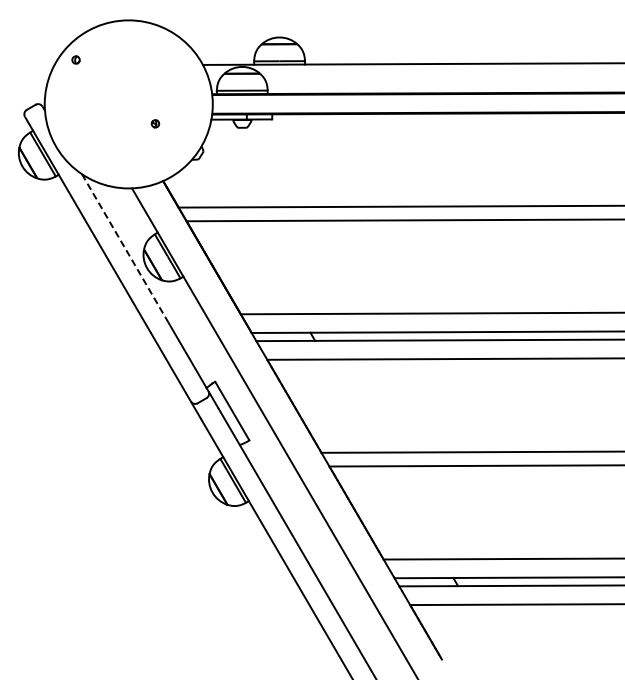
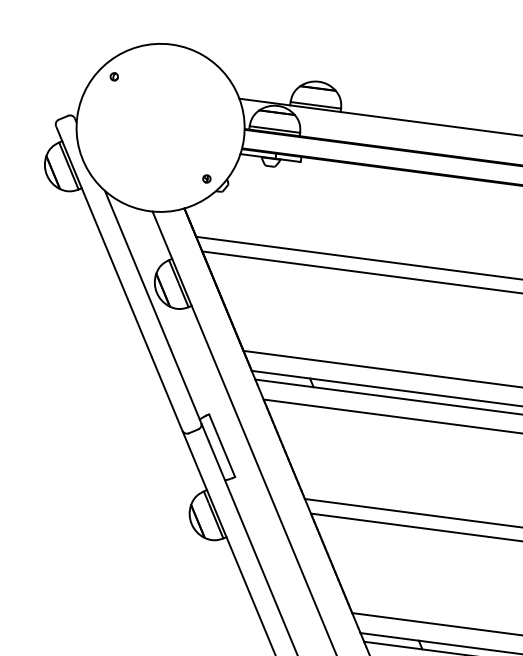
part: (155, 123) -> (206, 178), moved
line: (125, 248) -> (138, 270), dashed -> solid

